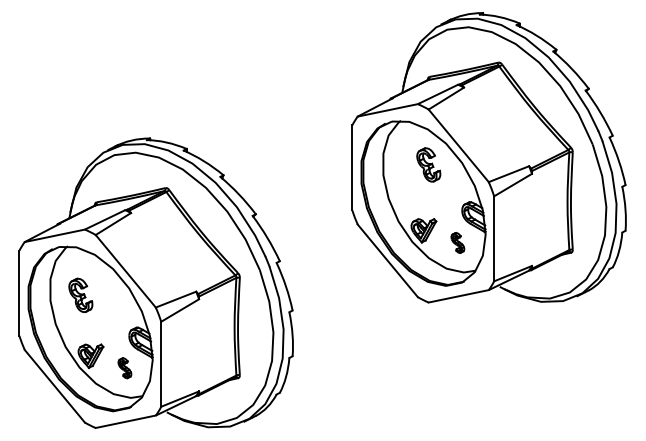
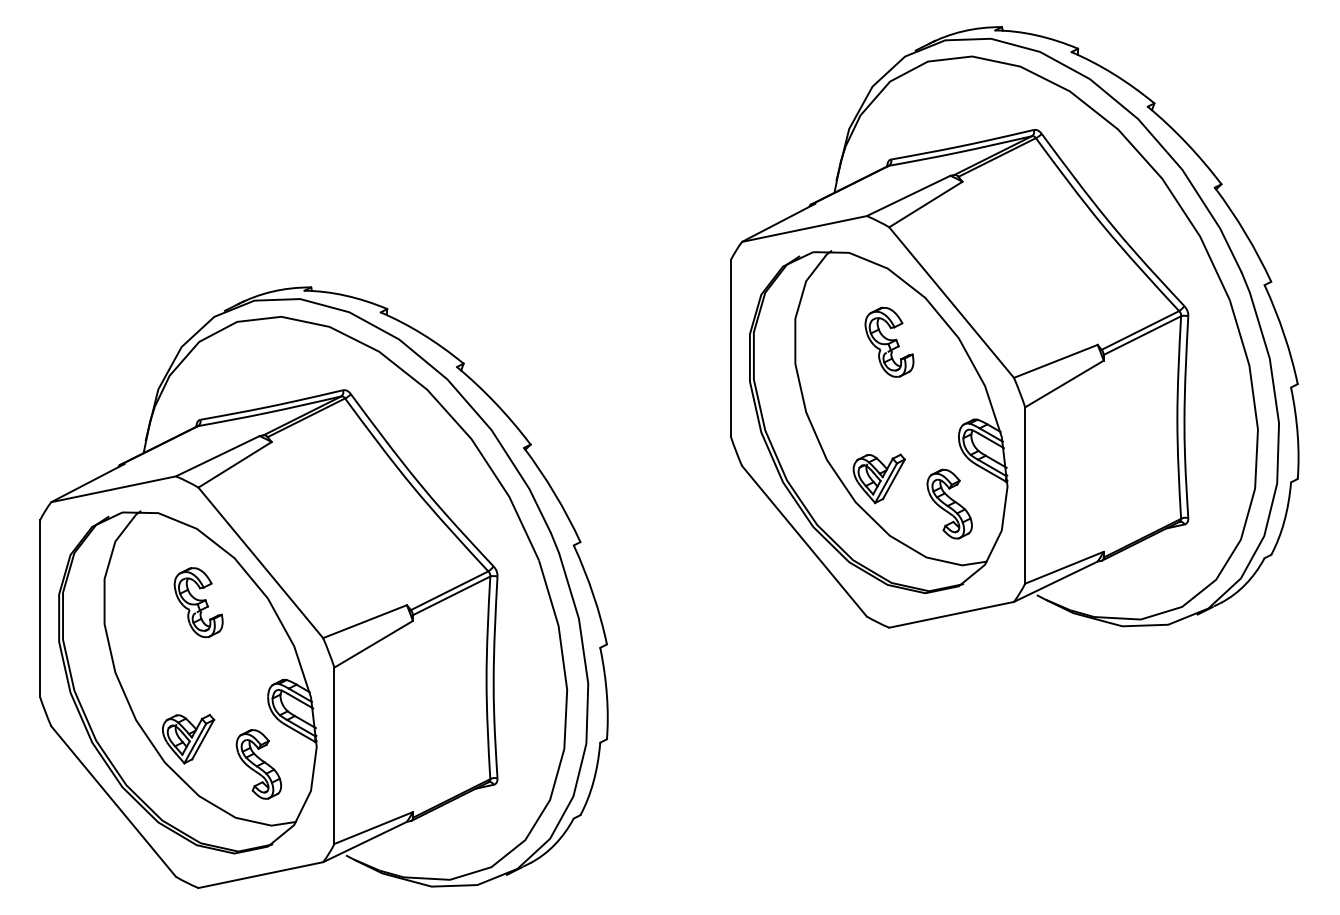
part: (457, 242) -> (949, 503), size x1.67
part: (80, 294) -> (197, 600), moved
part: (124, 367) -> (258, 762), size x1.67

